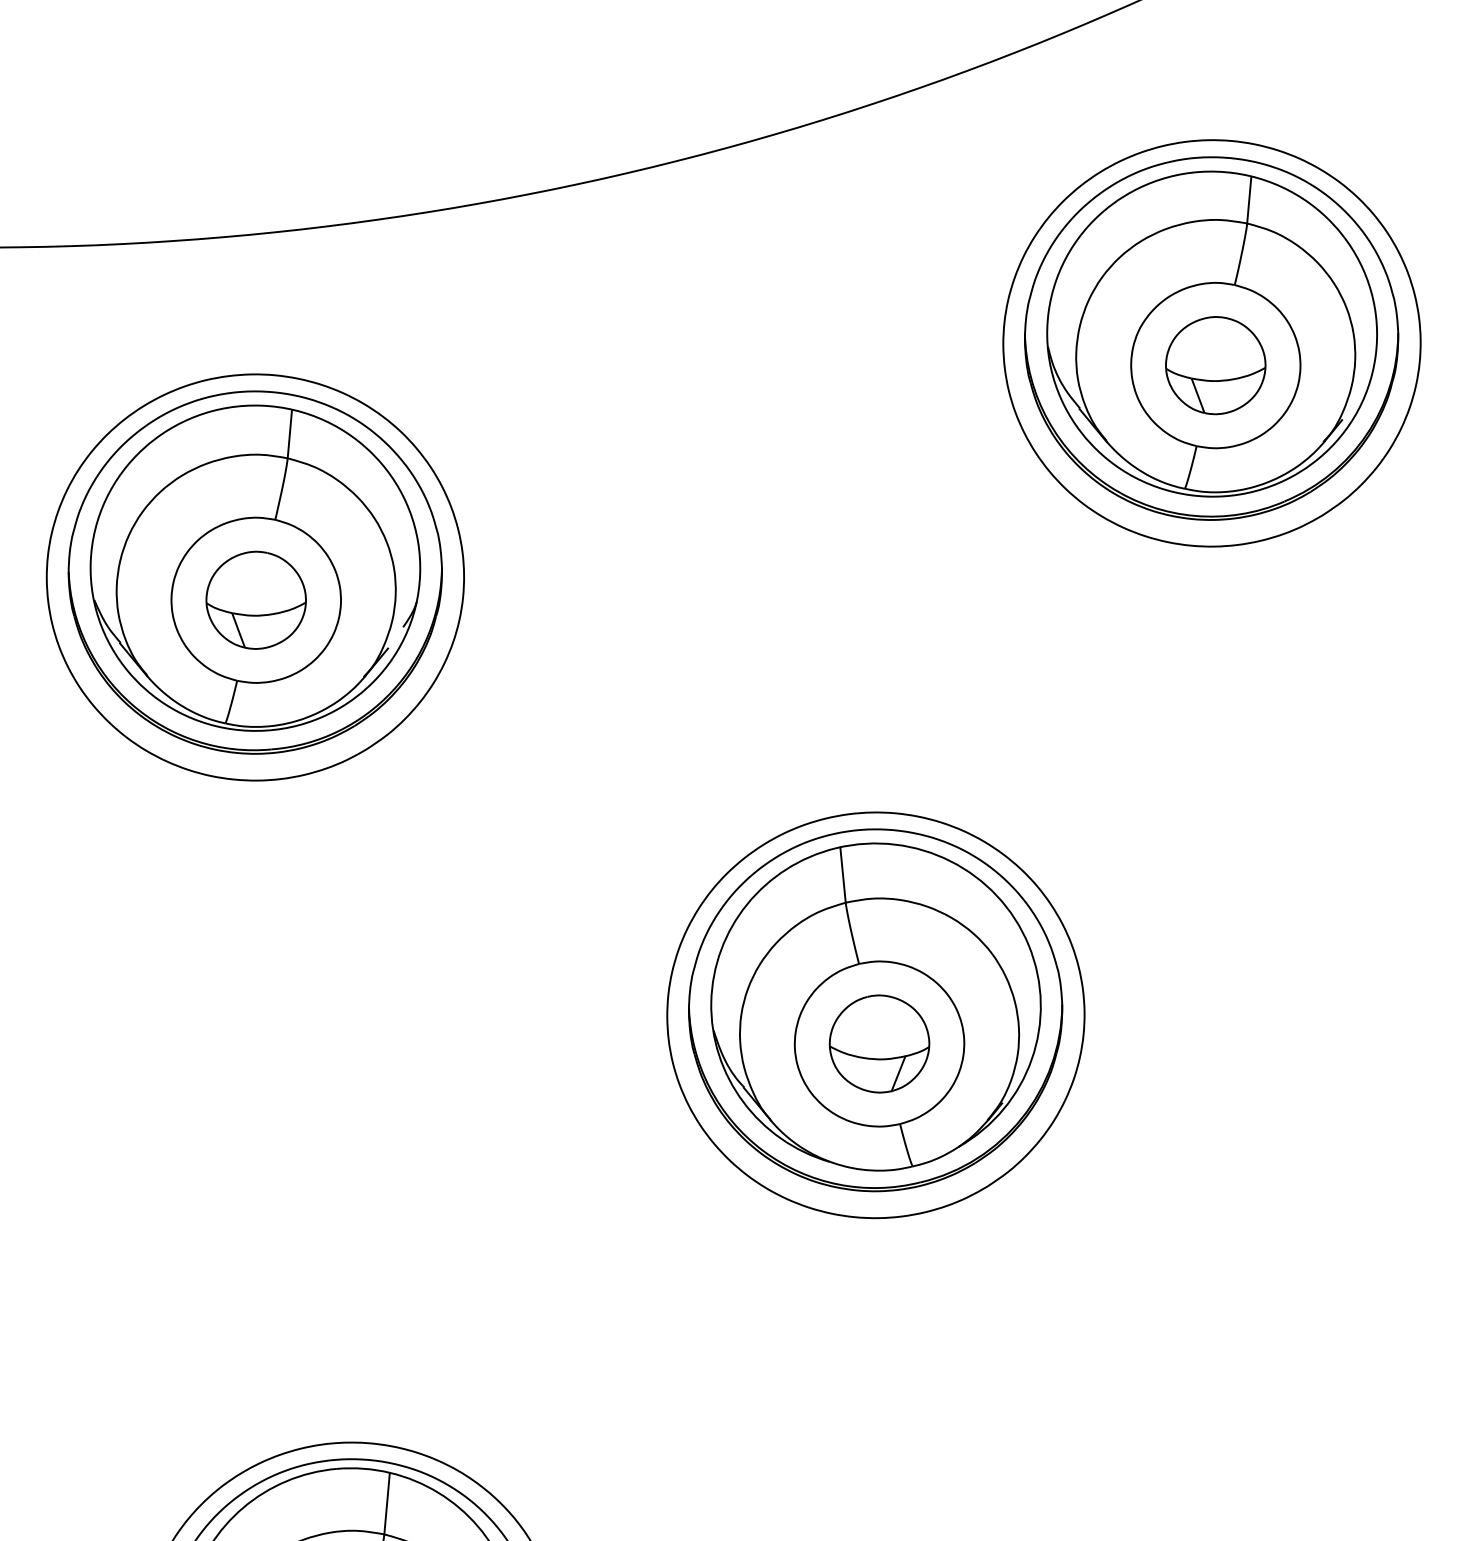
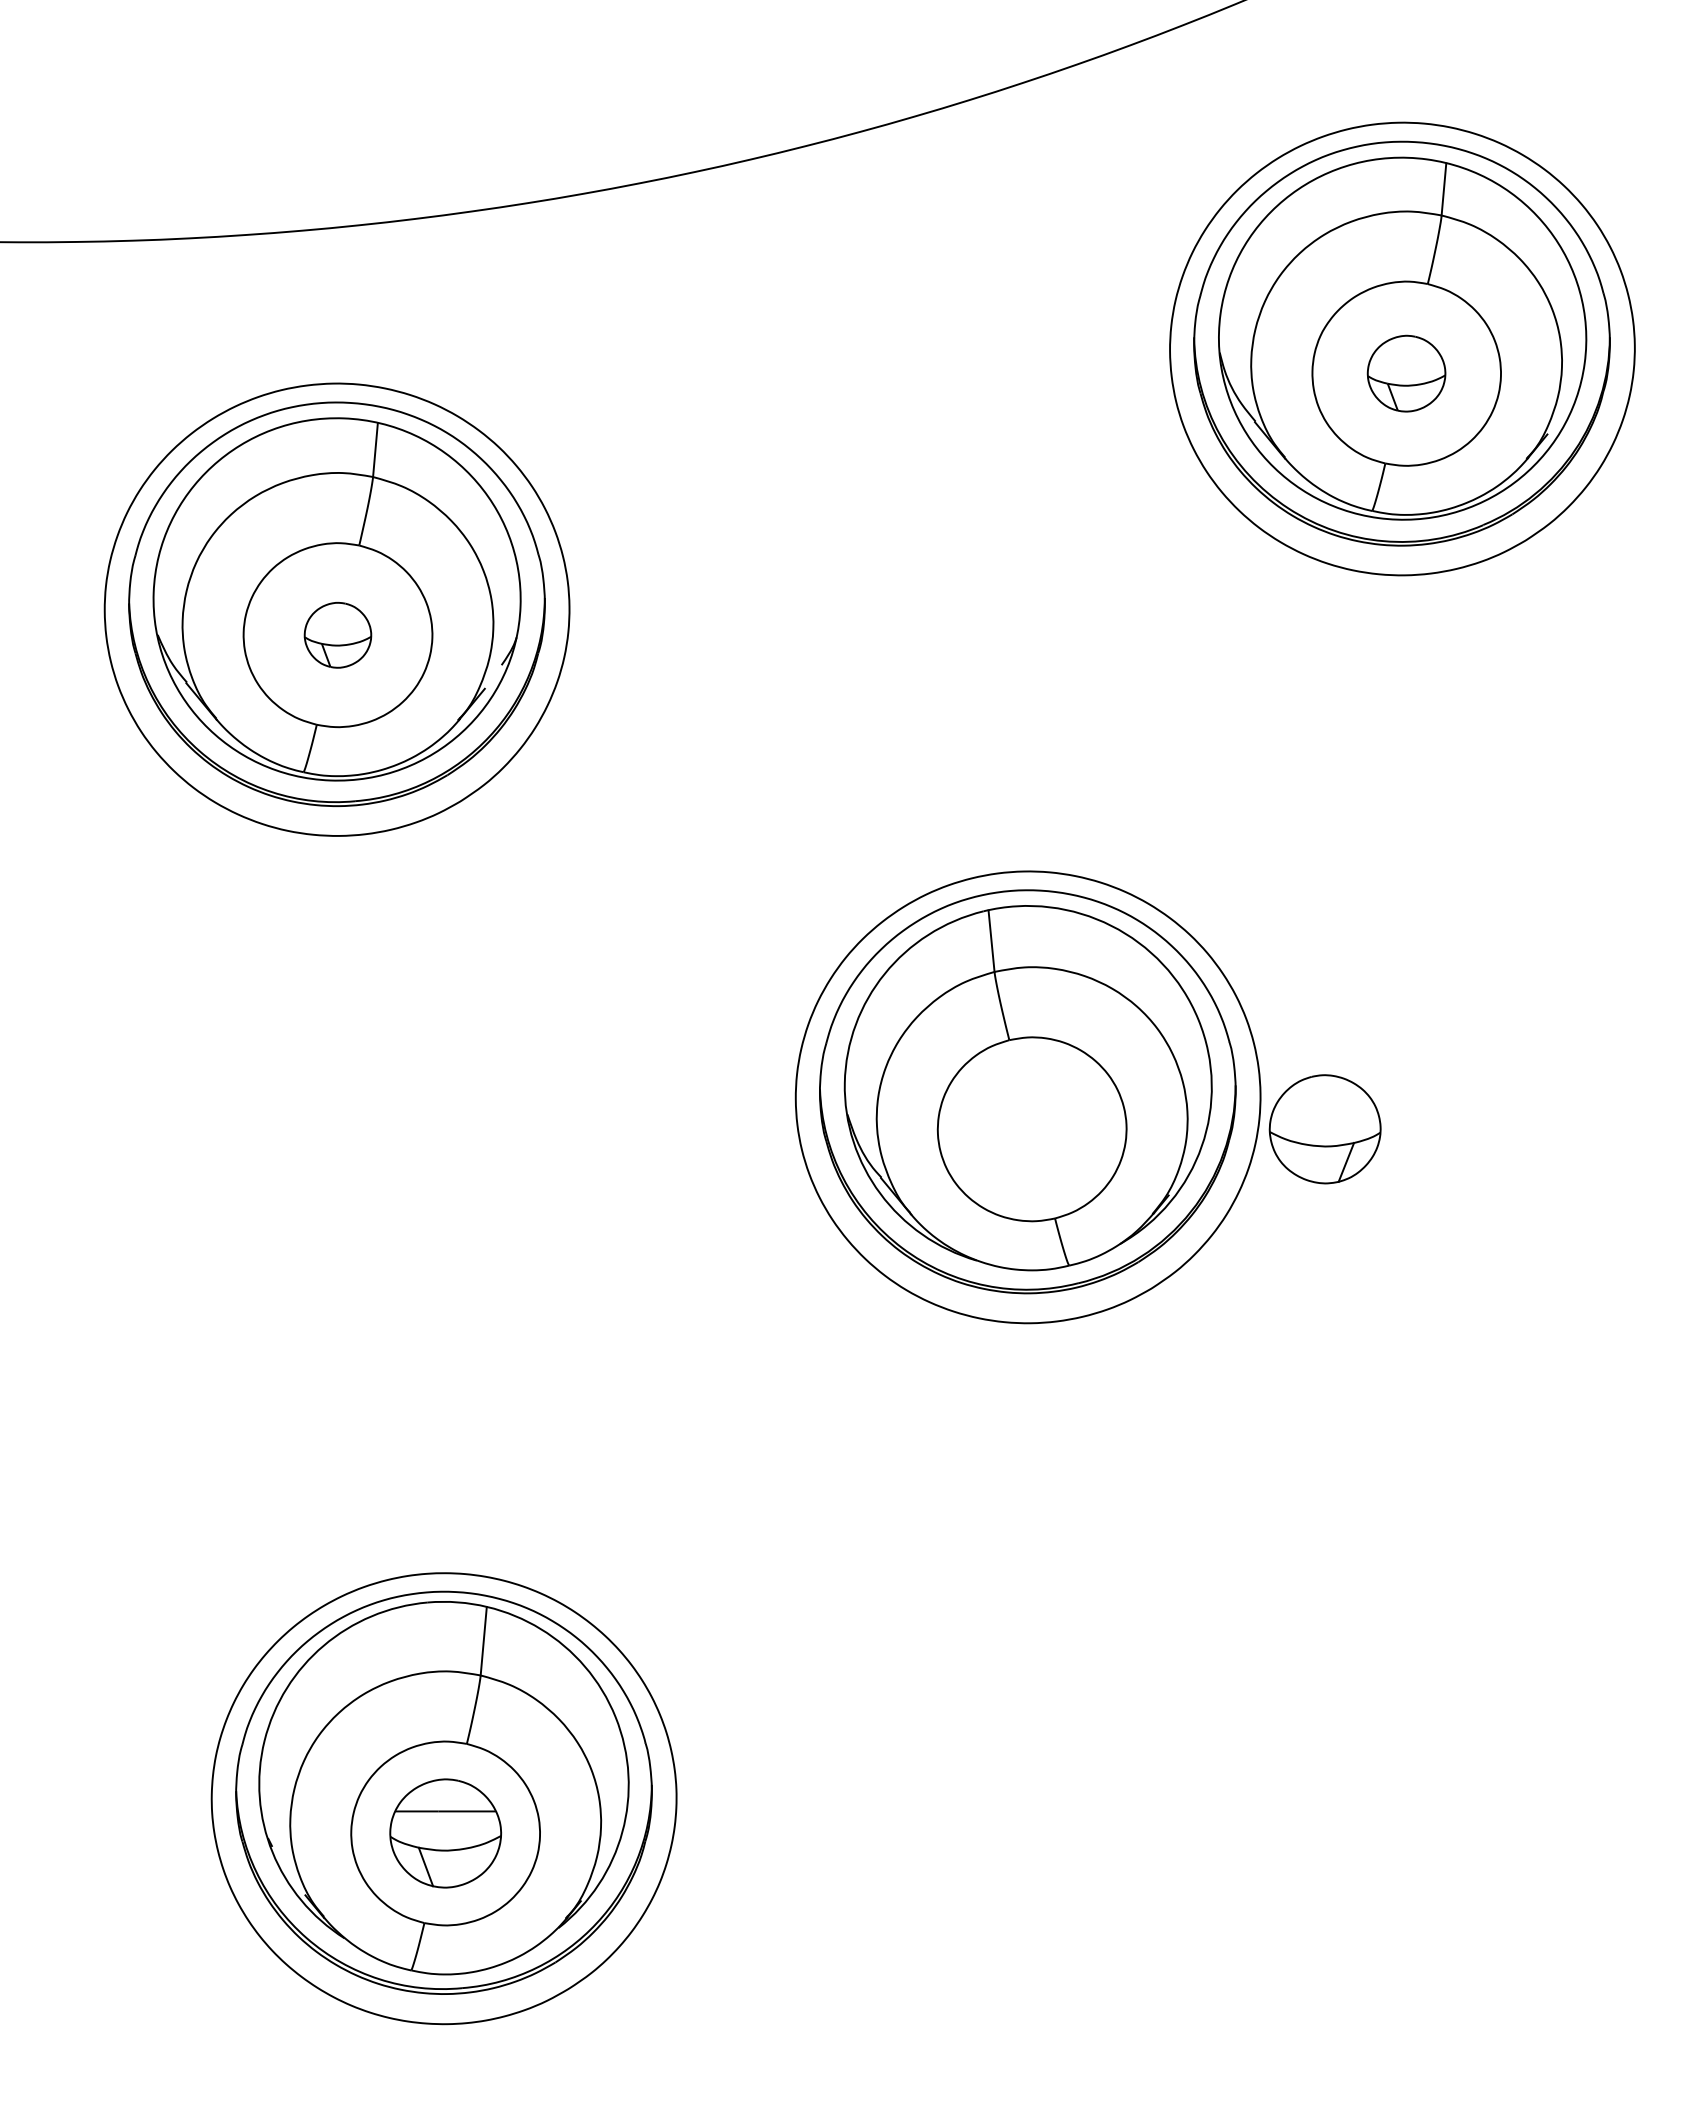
part: (1215, 365) -> (1406, 373), size x0.7
part: (255, 600) -> (337, 635), size x0.6
part: (878, 1044) -> (1324, 1129), moved

